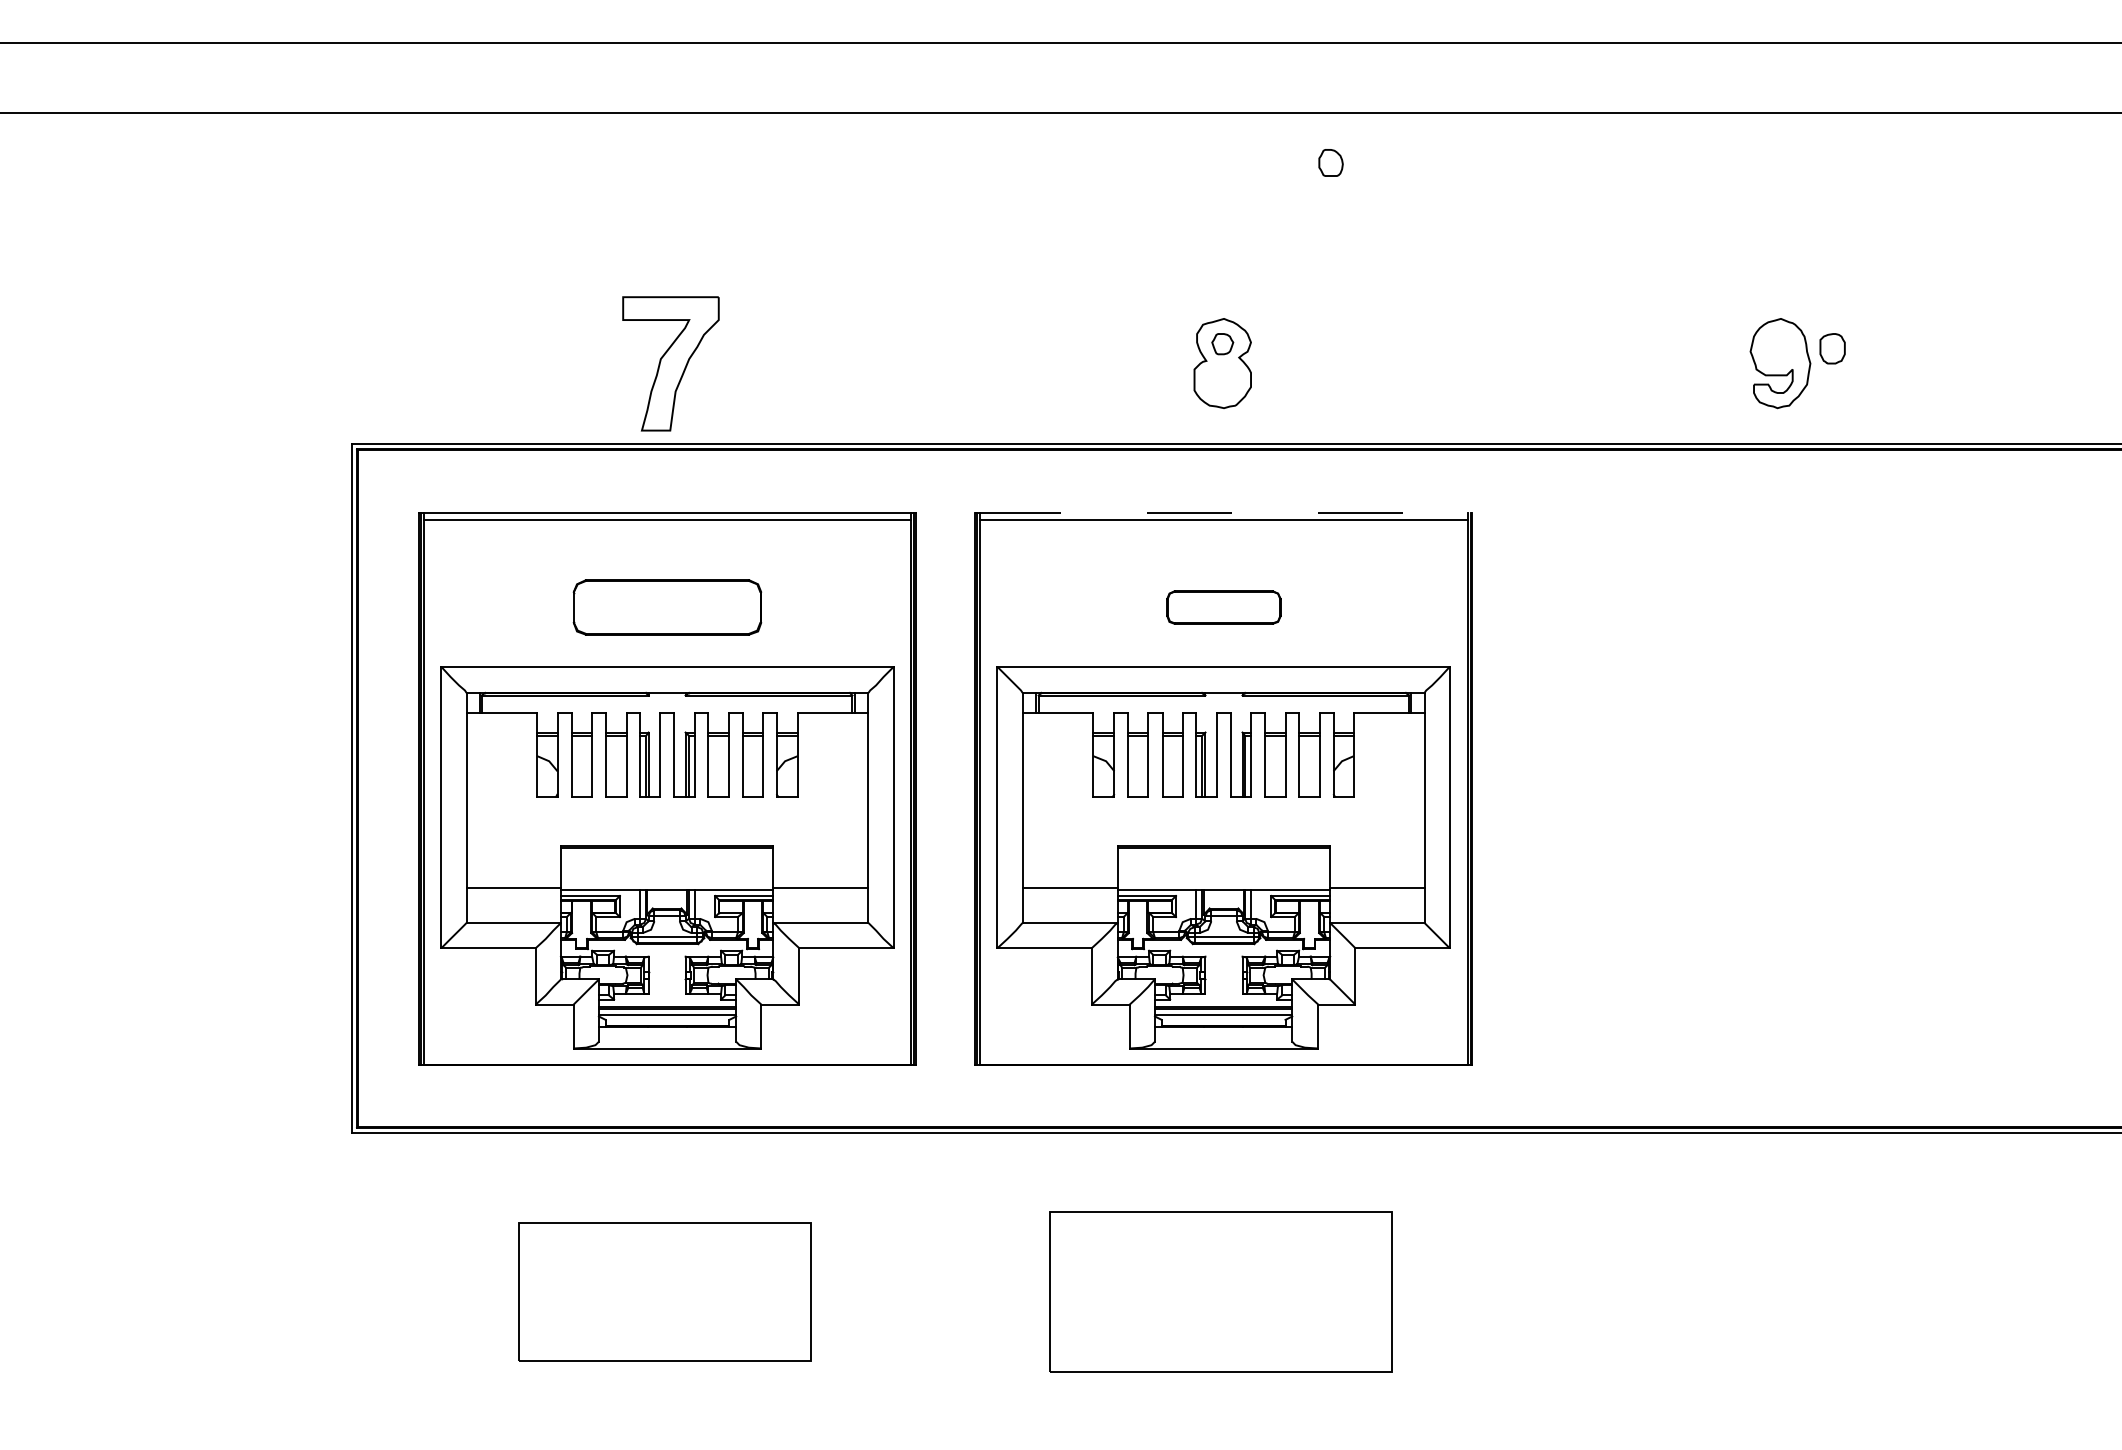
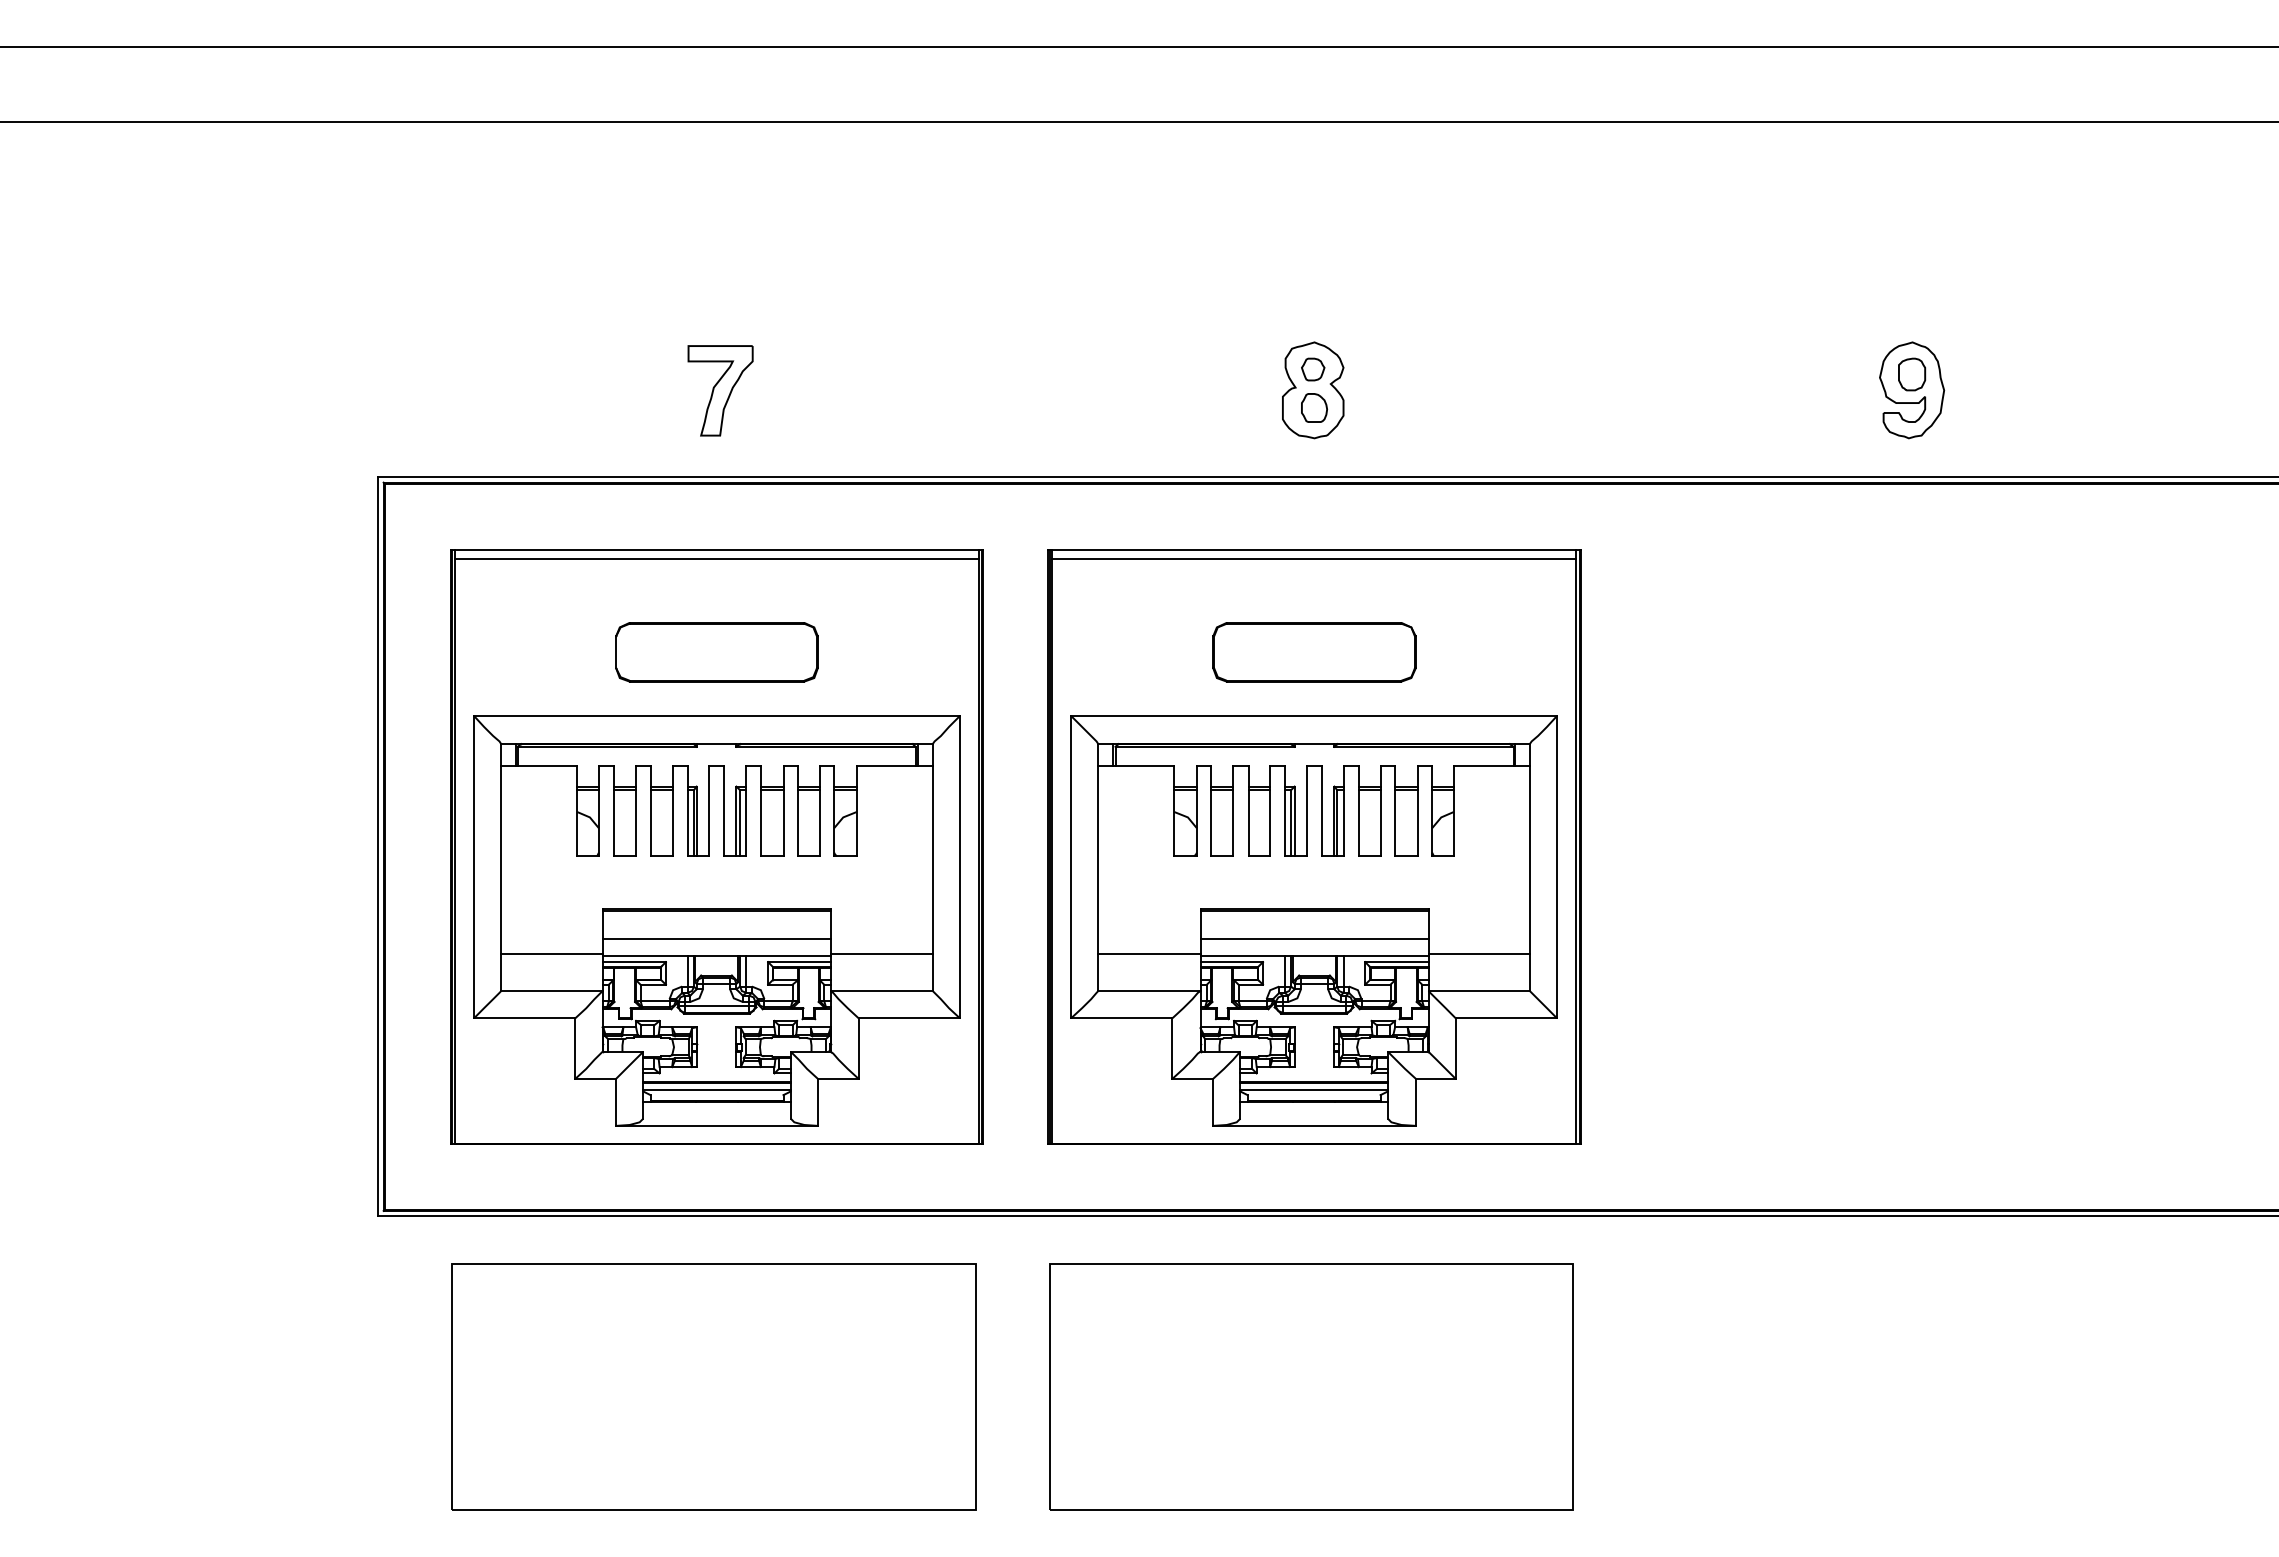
part: (1331, 162) -> (1314, 407), moved
part: (1833, 348) -> (1912, 374), moved
part: (670, 363) -> (720, 390), size x0.62
line: (1223, 512) -> (1314, 550), dashed -> solid
part: (1223, 607) -> (1314, 652), size x1.67
line: (667, 874) -> (716, 938), added
line: (1223, 874) -> (1314, 938), added
part: (664, 1291) -> (713, 1386), size x1.67
part: (1221, 1291) -> (1311, 1386), size x1.43

